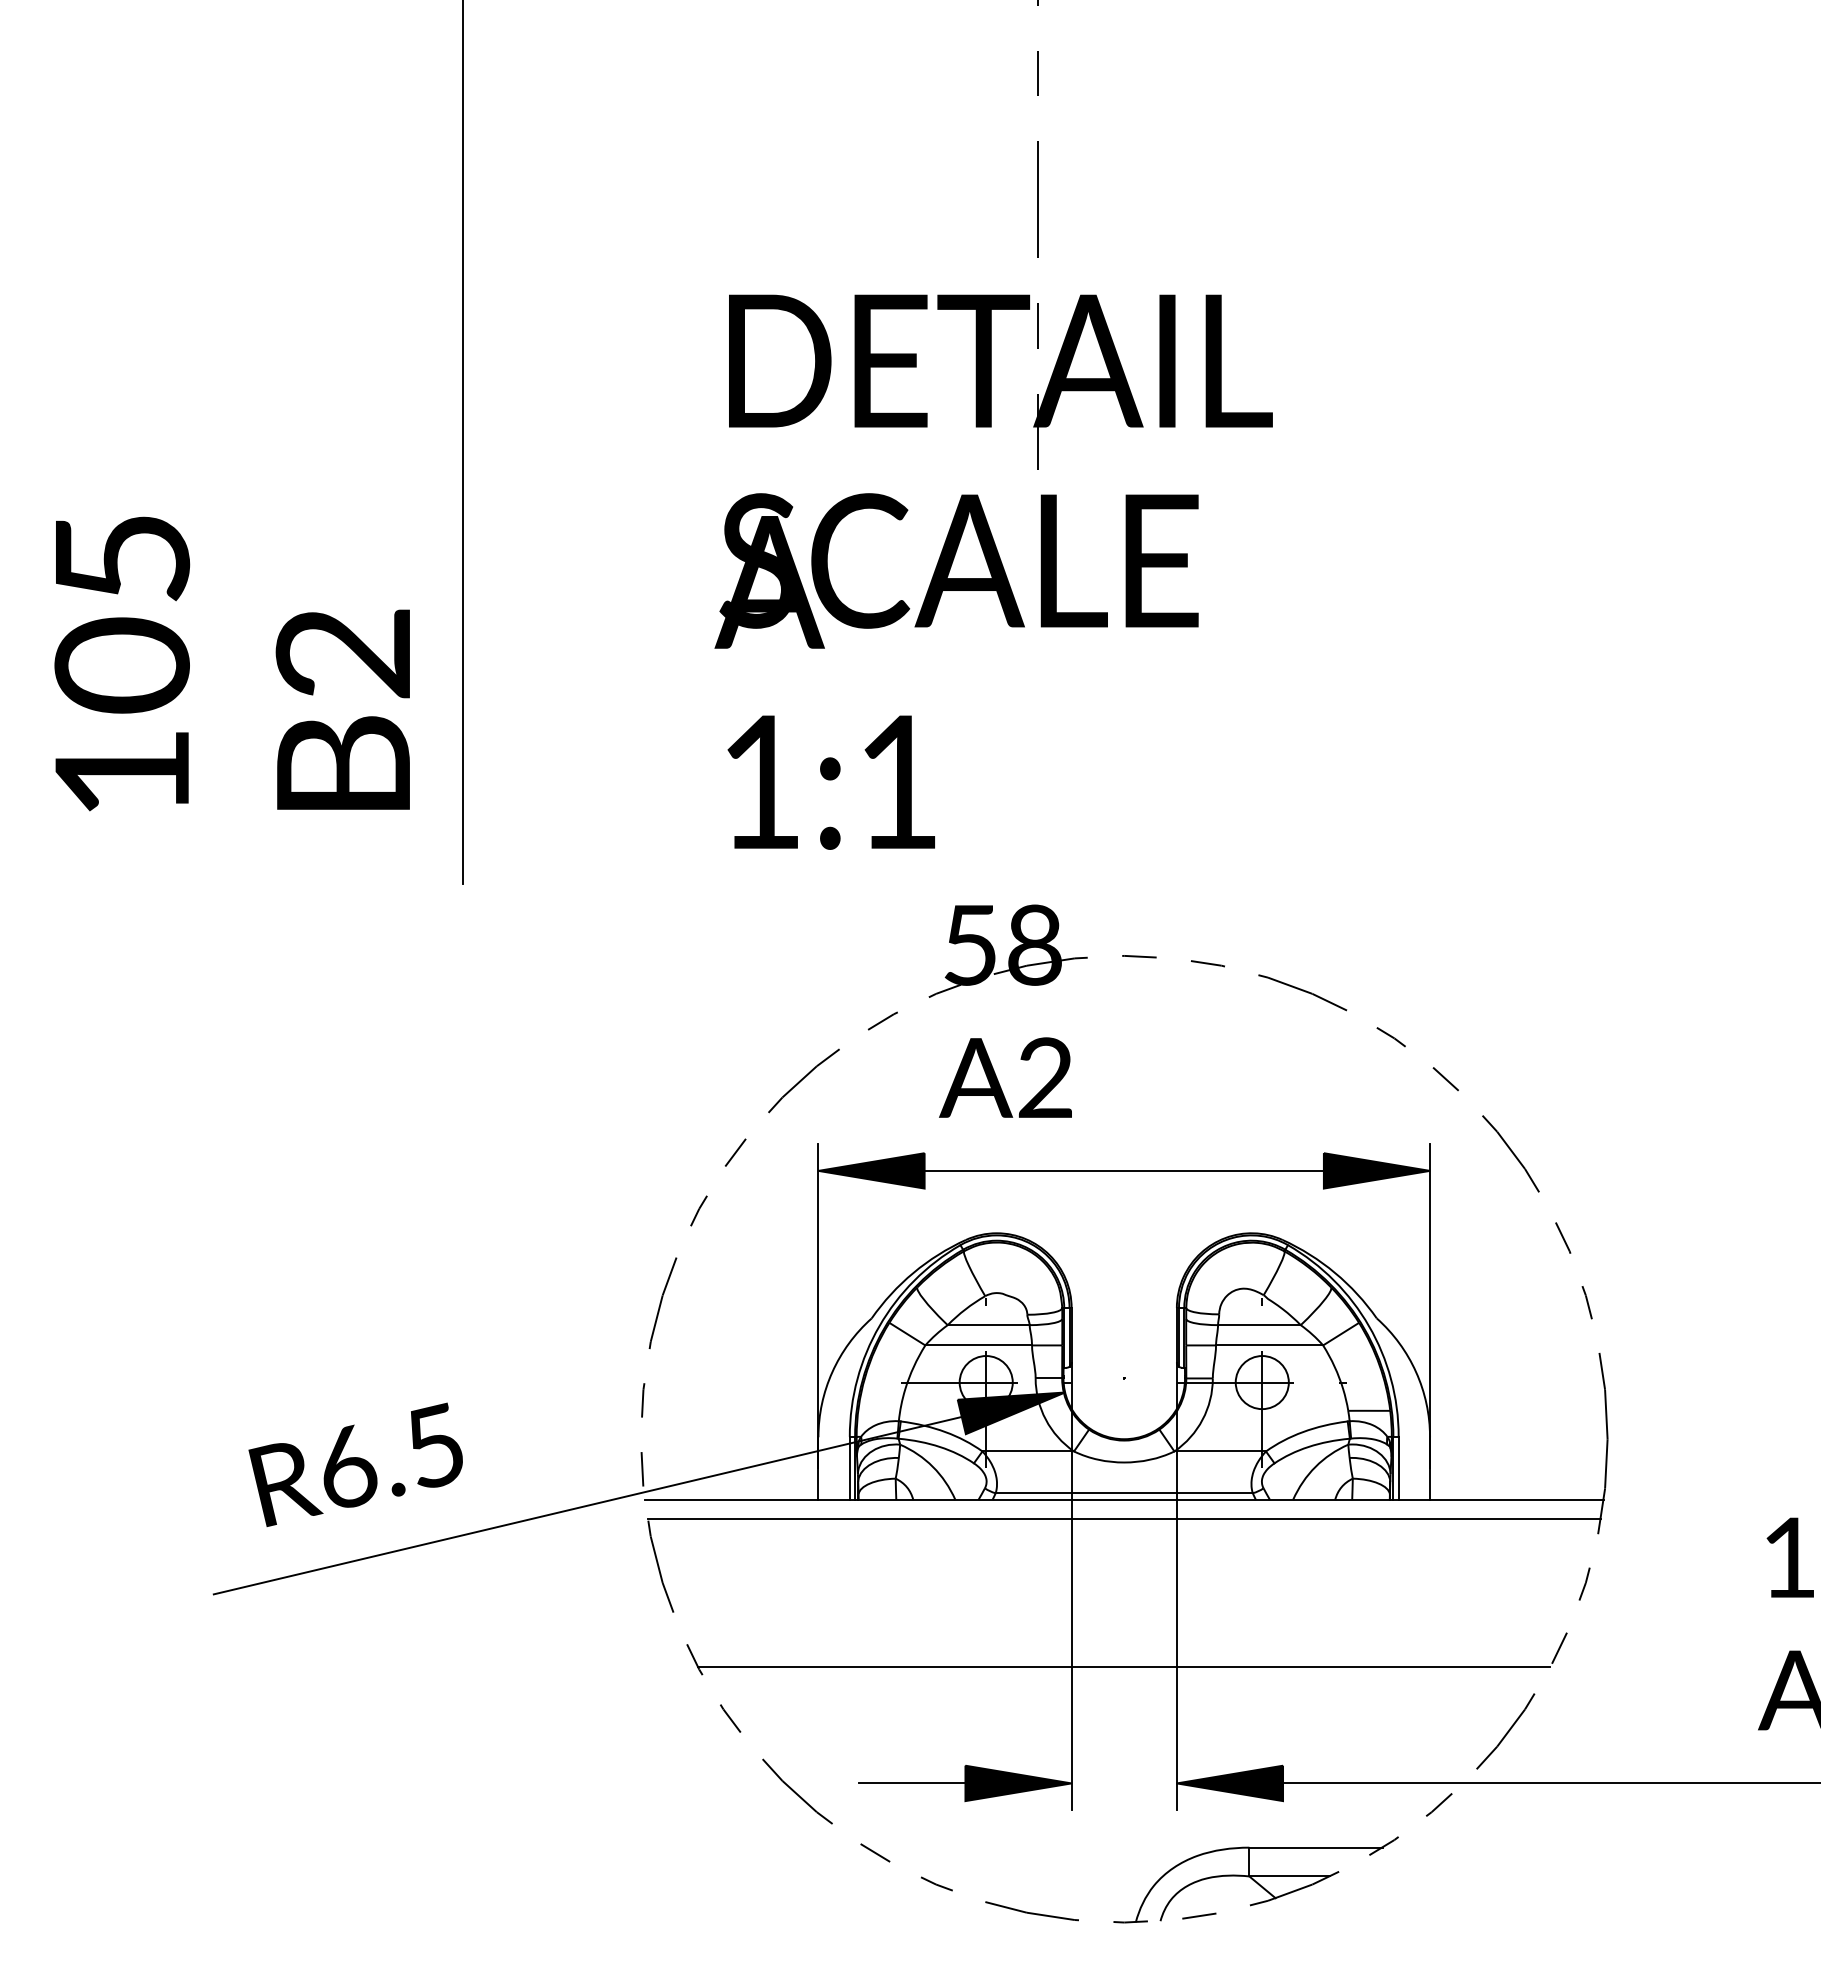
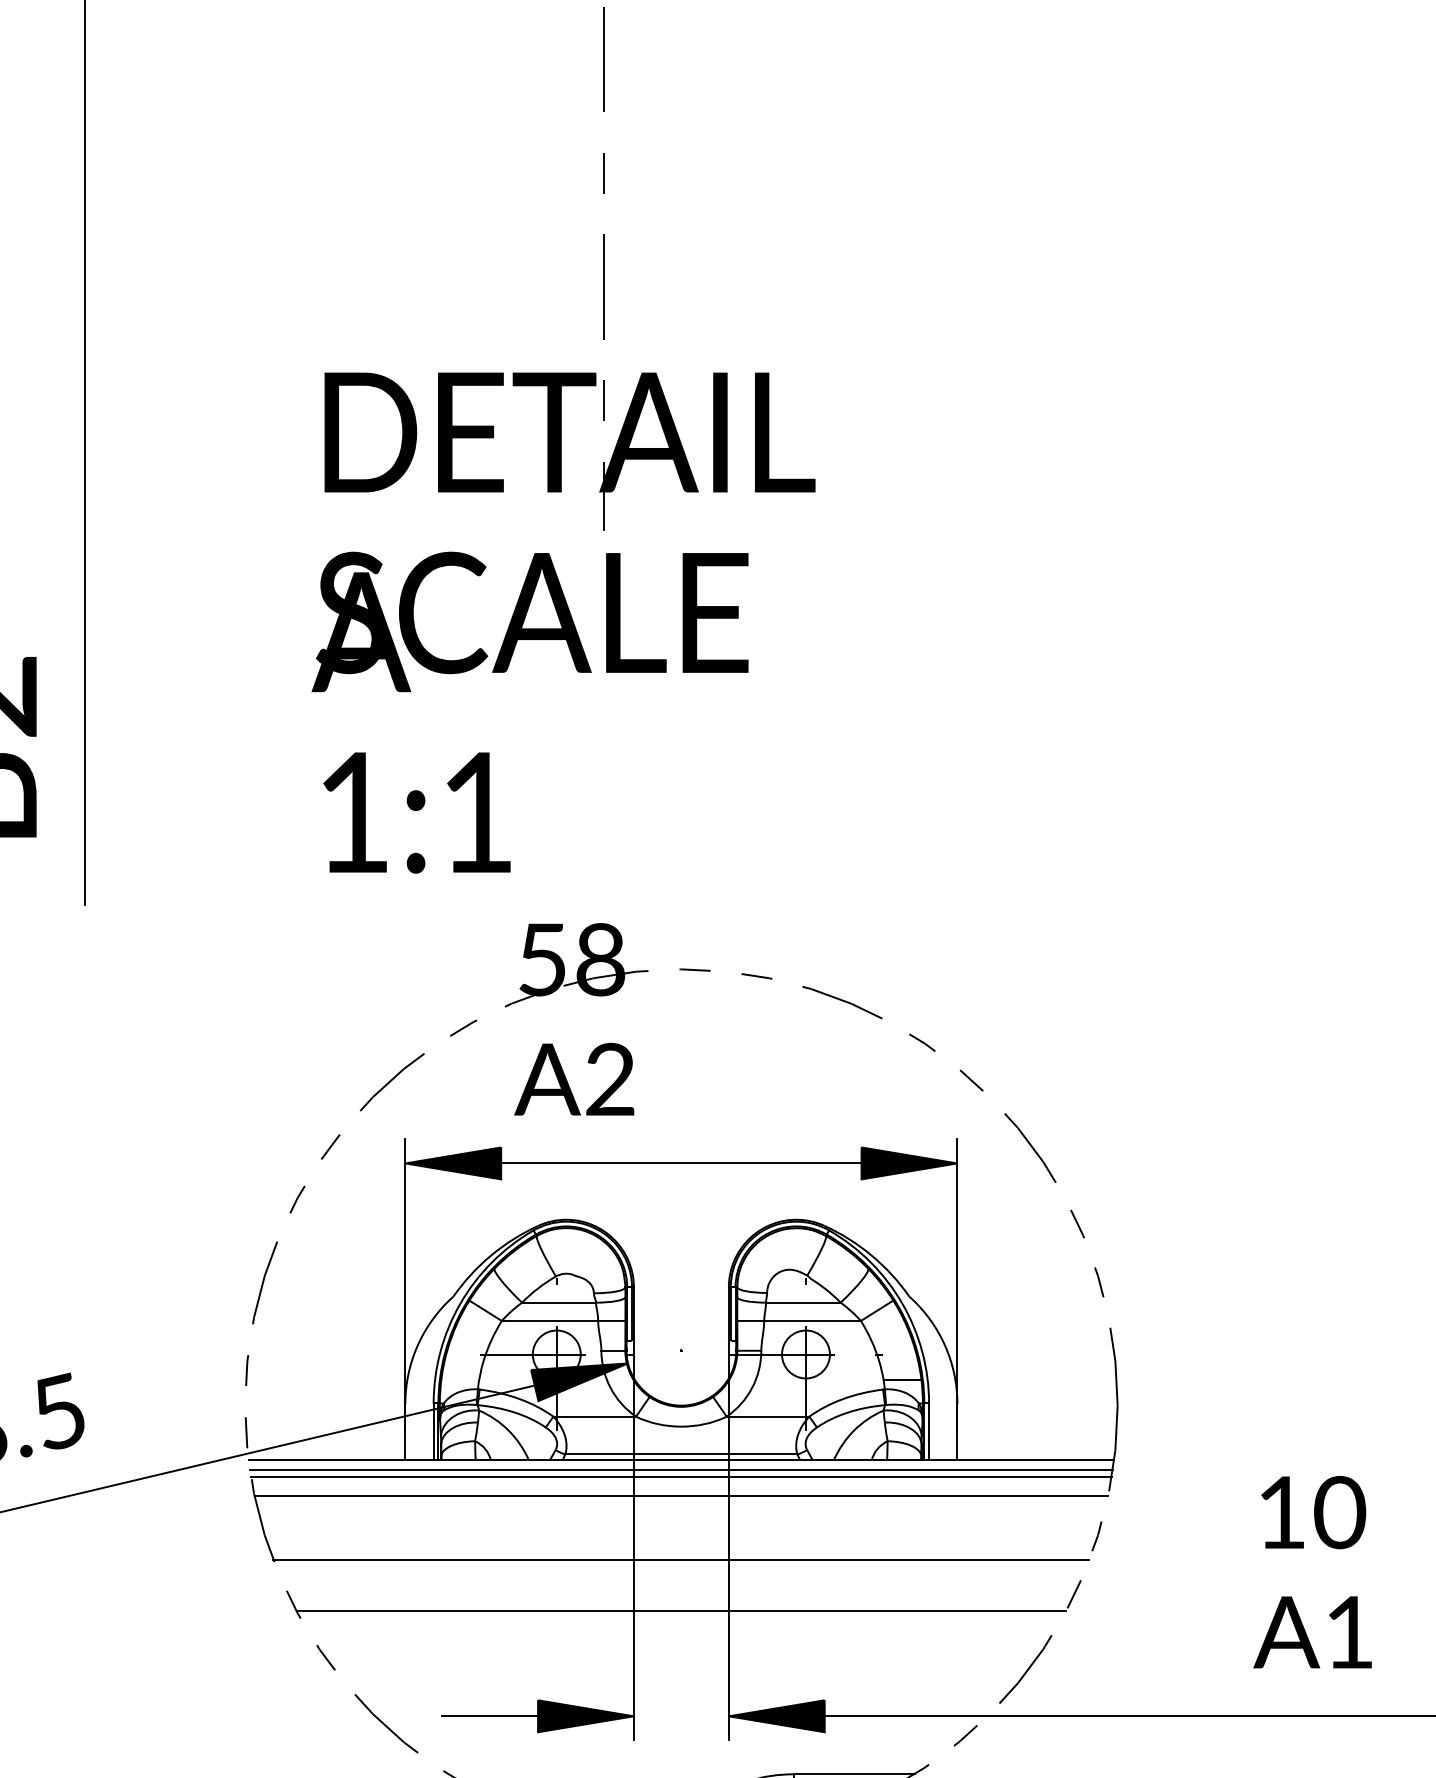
line: (1124, 1510) -> (681, 1469), added
line: (1123, 1539) -> (680, 1496), added
line: (1124, 1610) -> (681, 1560), added

